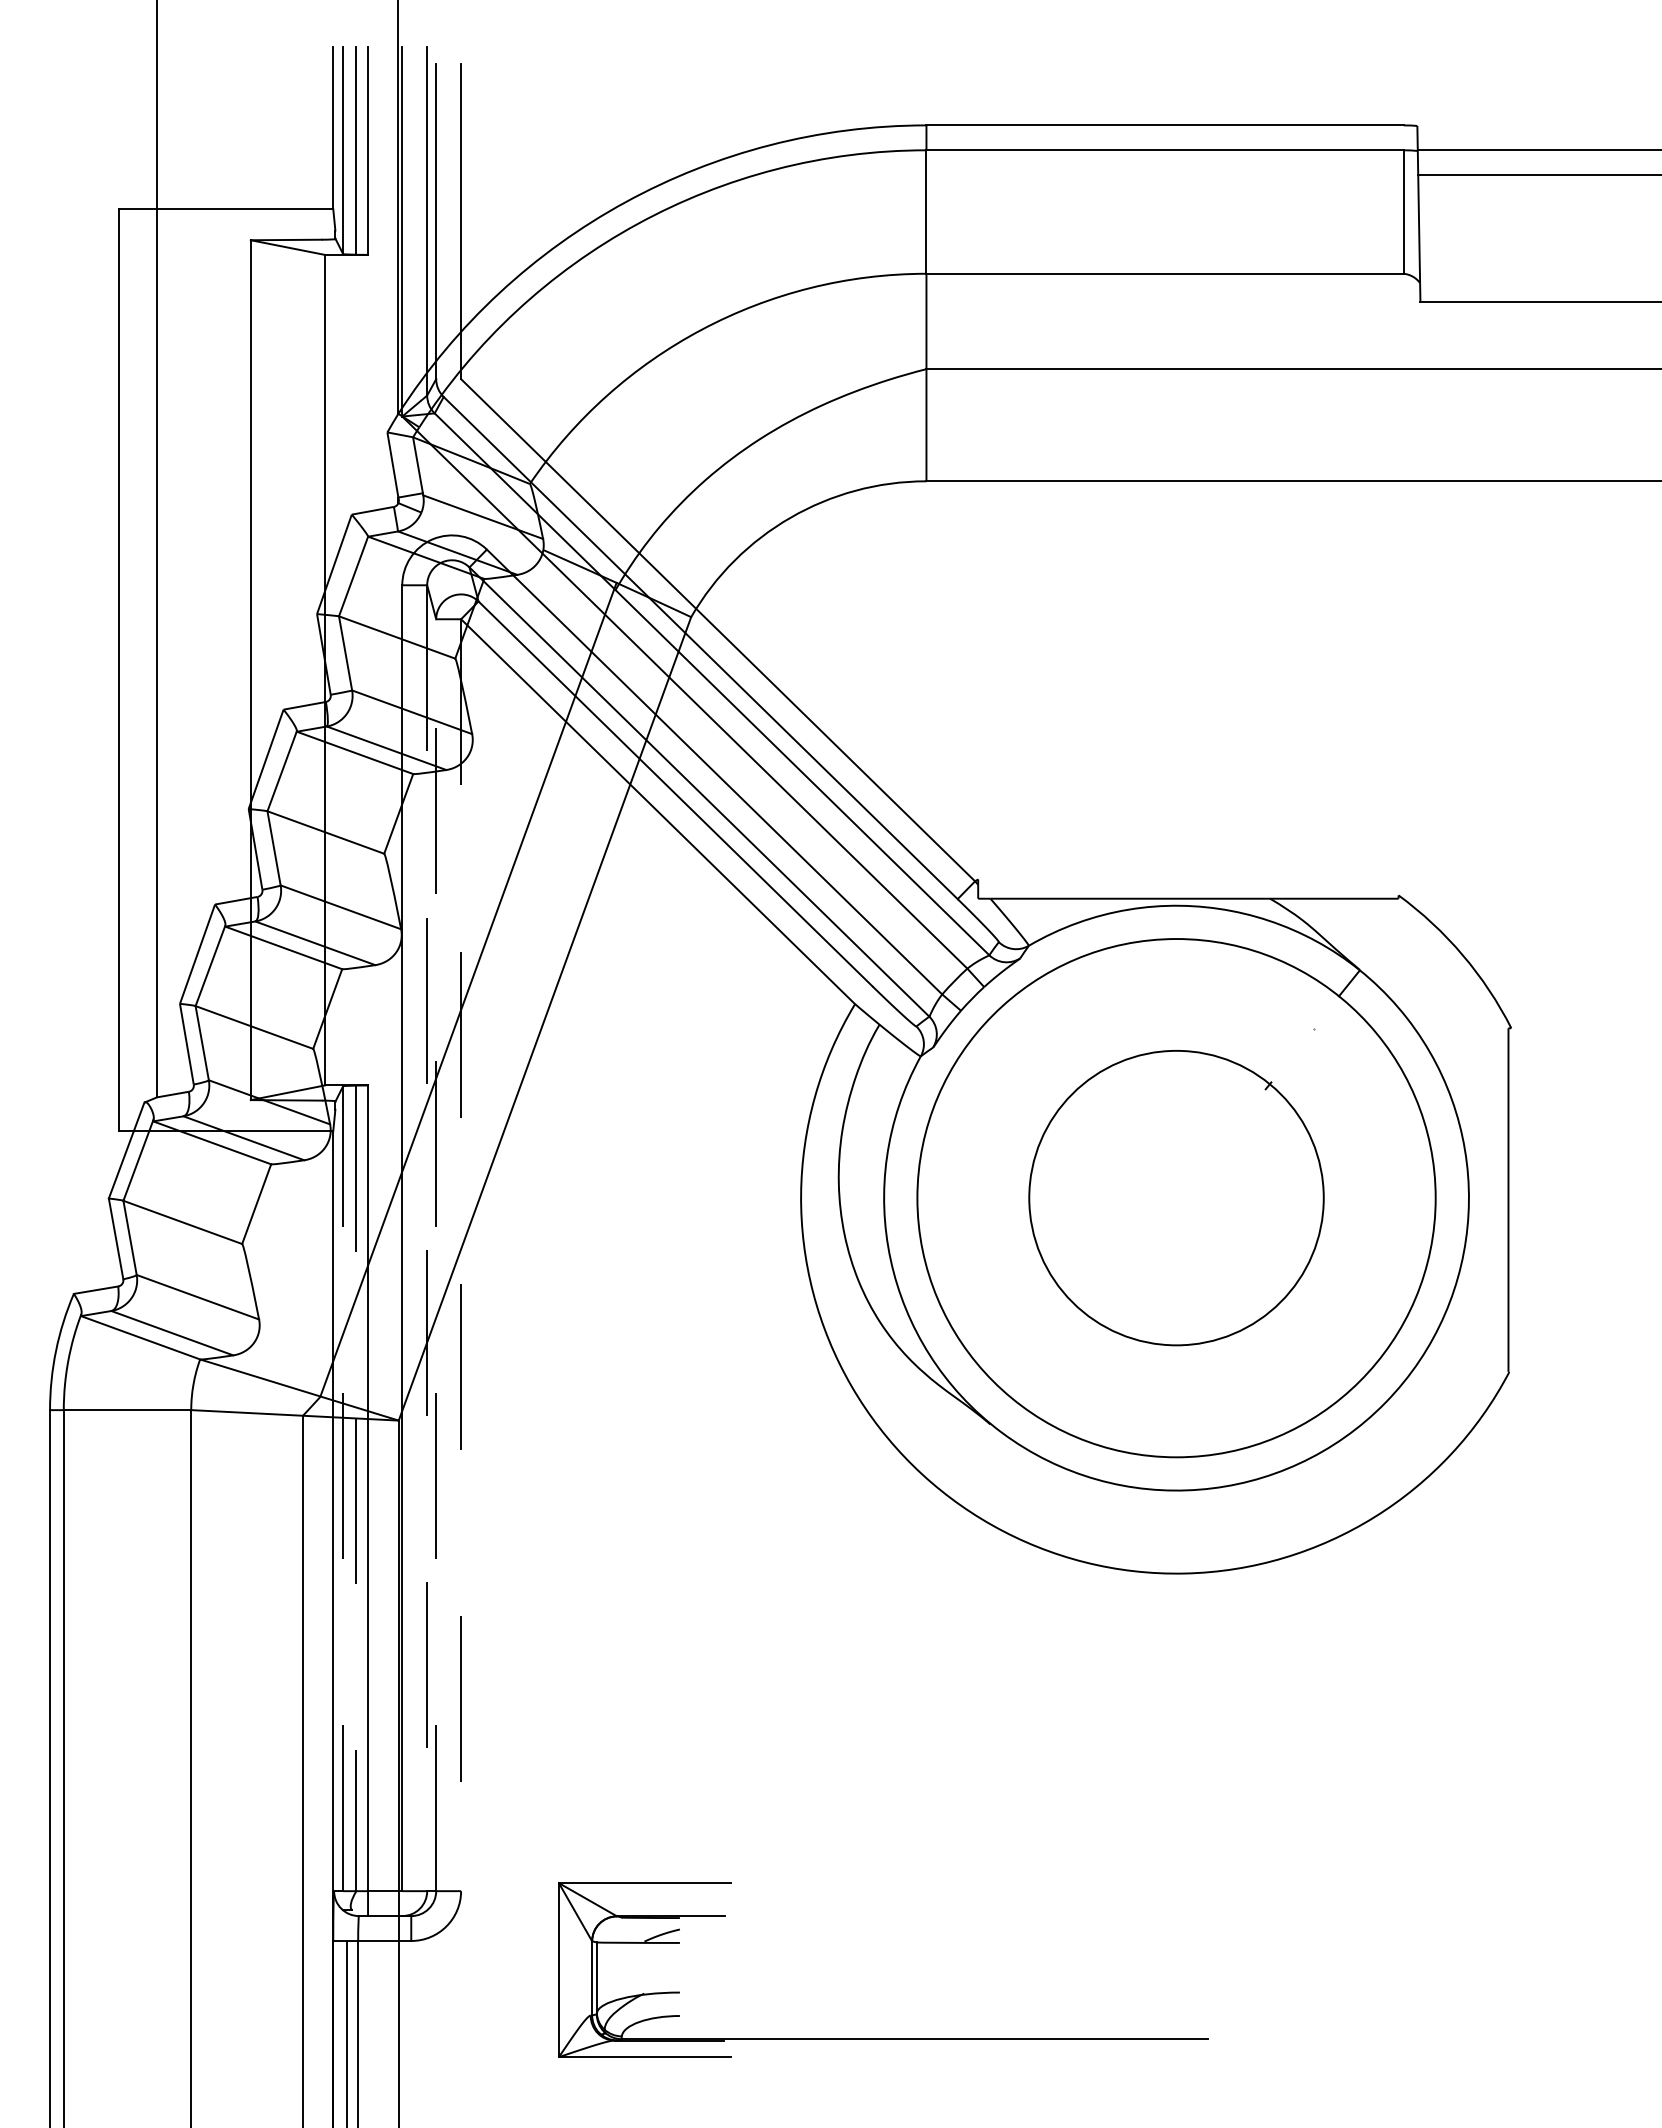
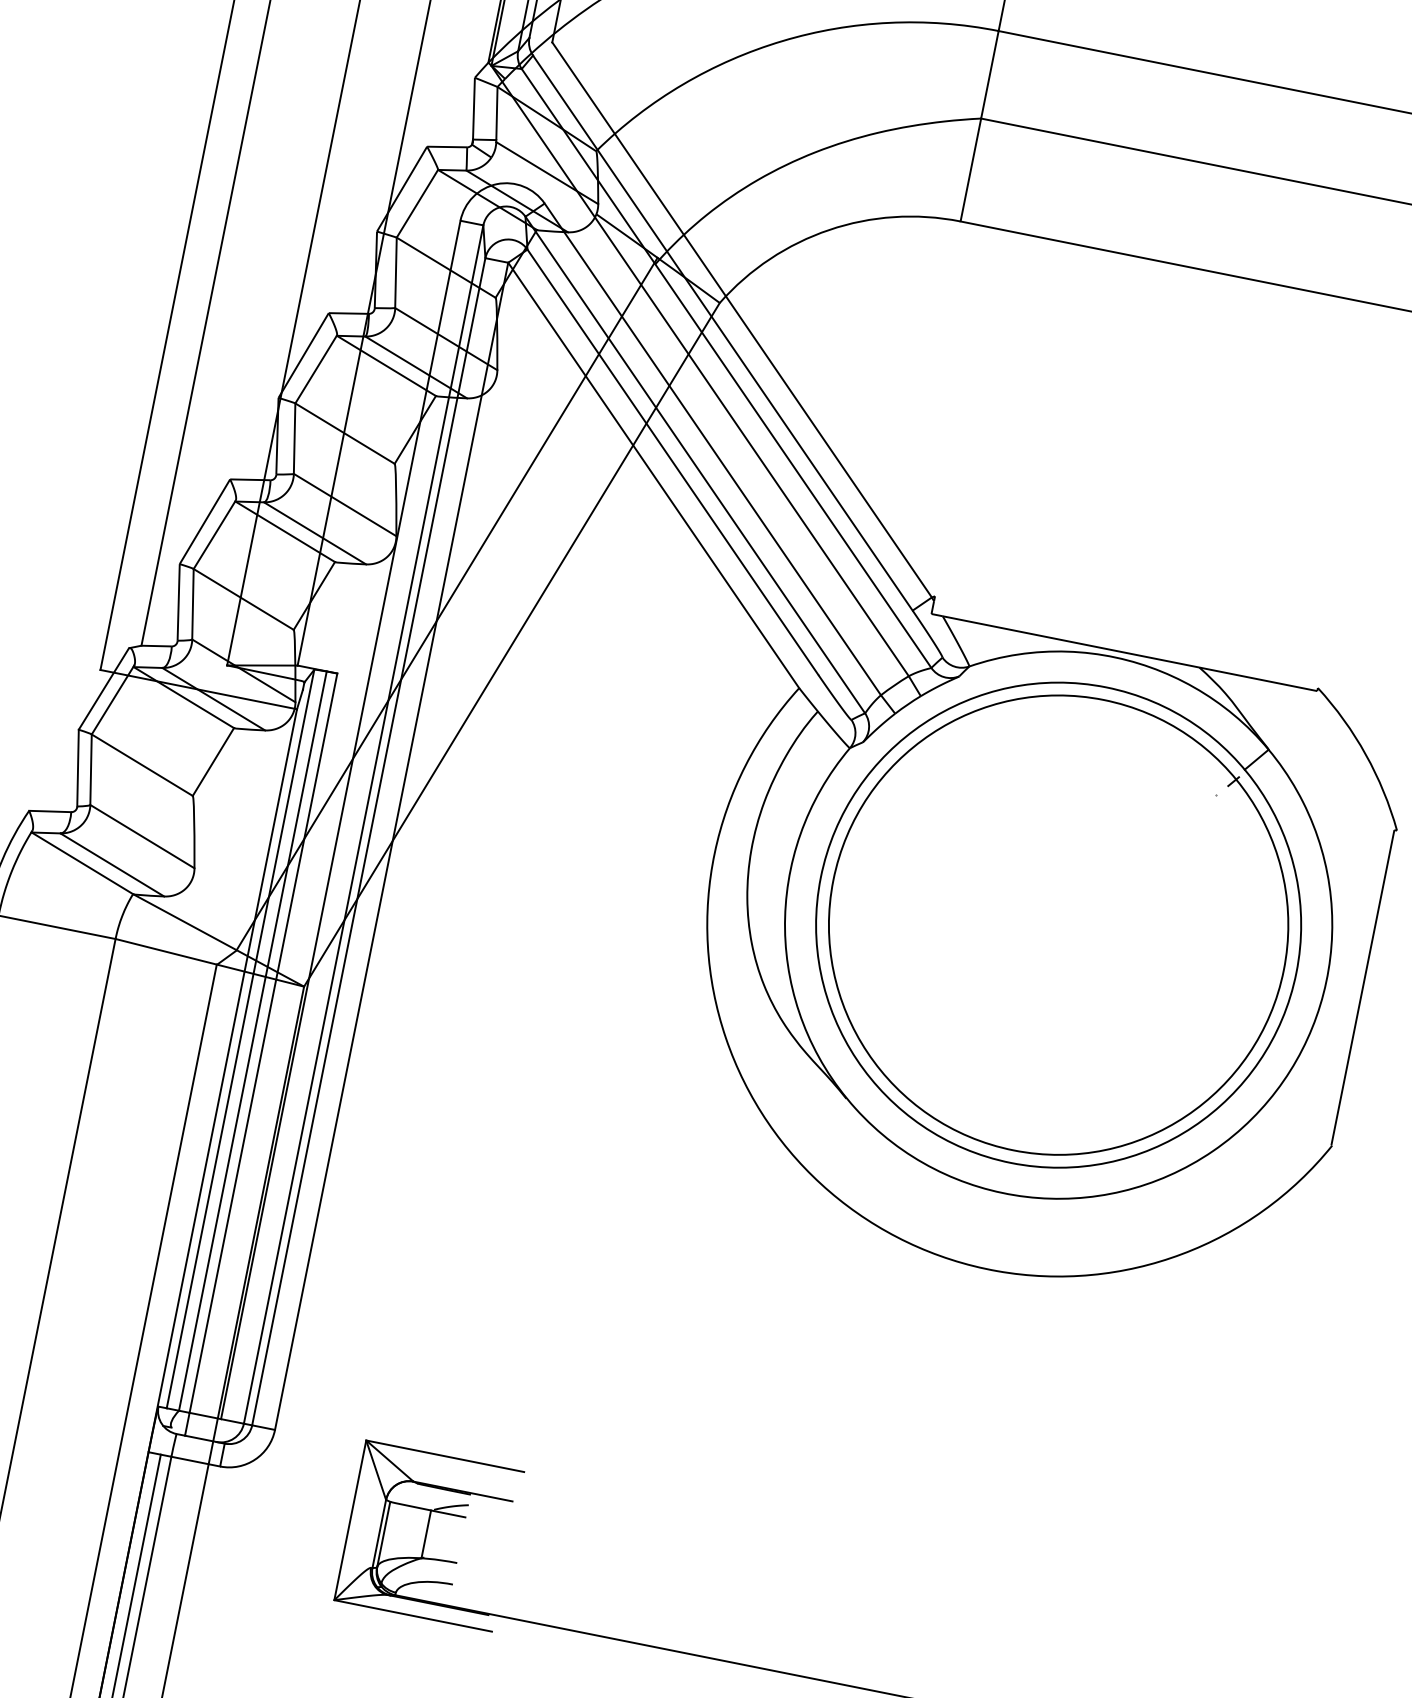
part: (1176, 1197) -> (1058, 924), size x1.67
line: (427, 1238) -> (363, 824), dashed -> solid
line: (436, 1255) -> (369, 842), dashed -> solid
line: (461, 1255) -> (391, 846), dashed -> solid
line: (343, 1488) -> (240, 1038), dashed -> solid
line: (356, 1488) -> (252, 1041), dashed -> solid
line: (641, 1968) -> (426, 1533), added

